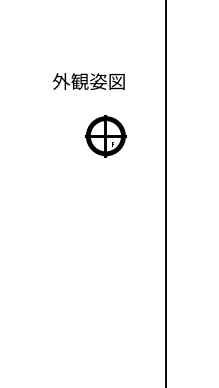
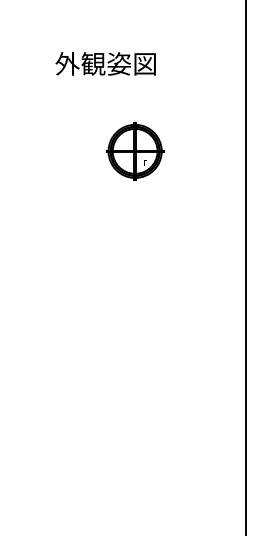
text: (88, 81) -> (105, 63), moved
part: (105, 136) -> (134, 151), moved

